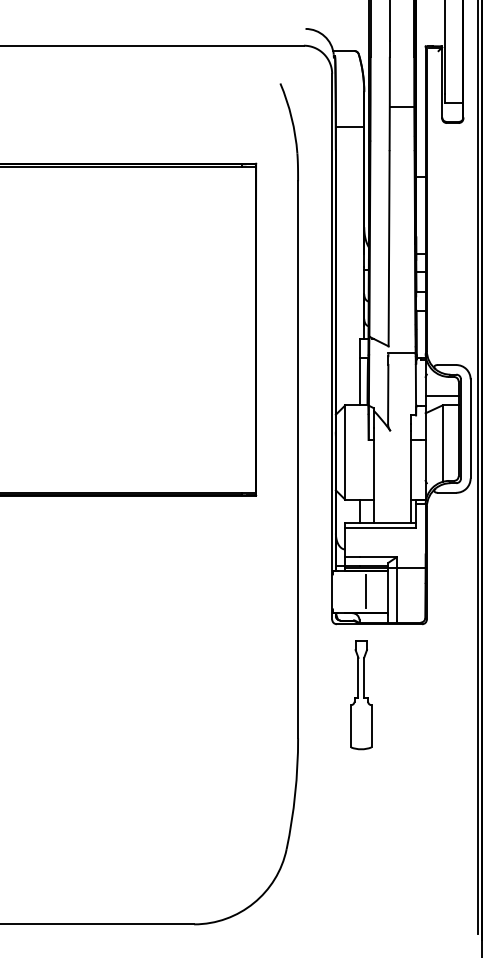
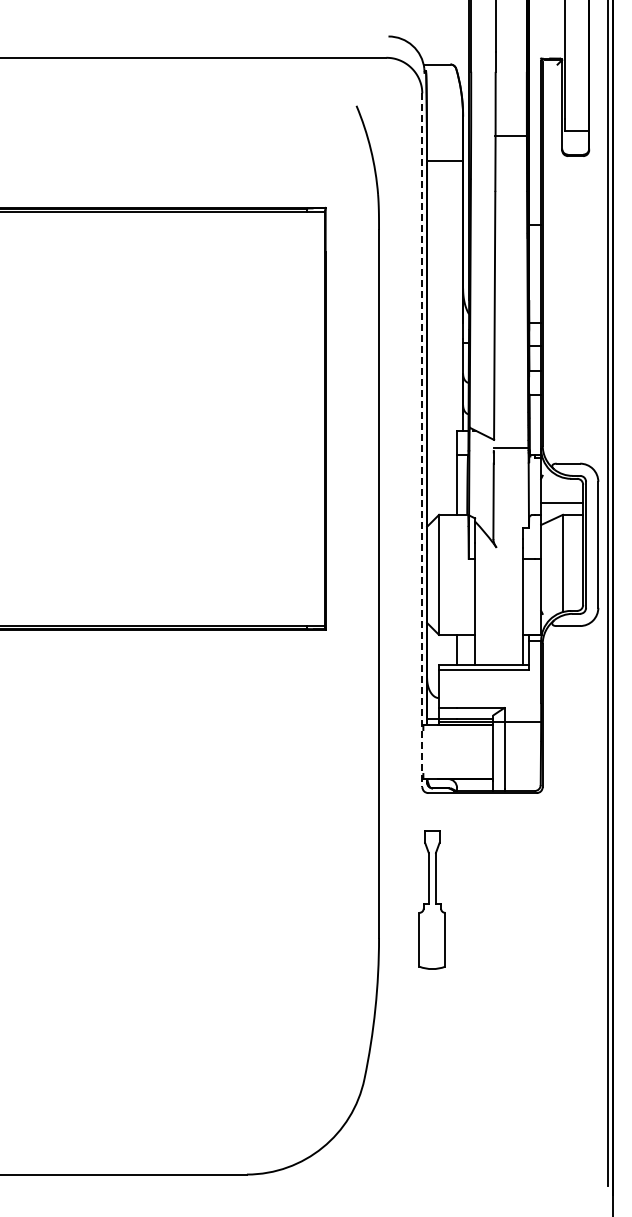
line: (332, 346) -> (422, 440), solid -> dashed
line: (366, 592) -> (465, 752), removed
part: (360, 694) -> (431, 899), moved

